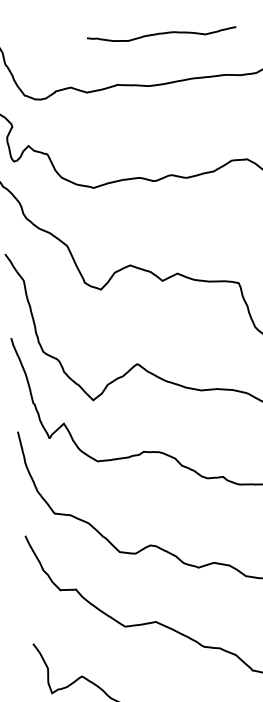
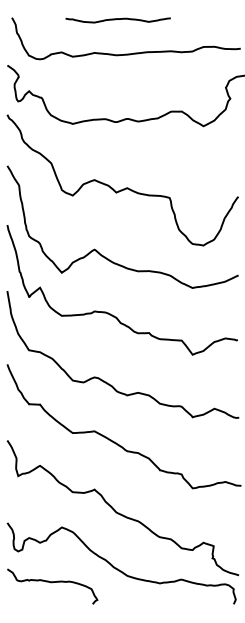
curve: (160, 34) -> (117, 19), moved

